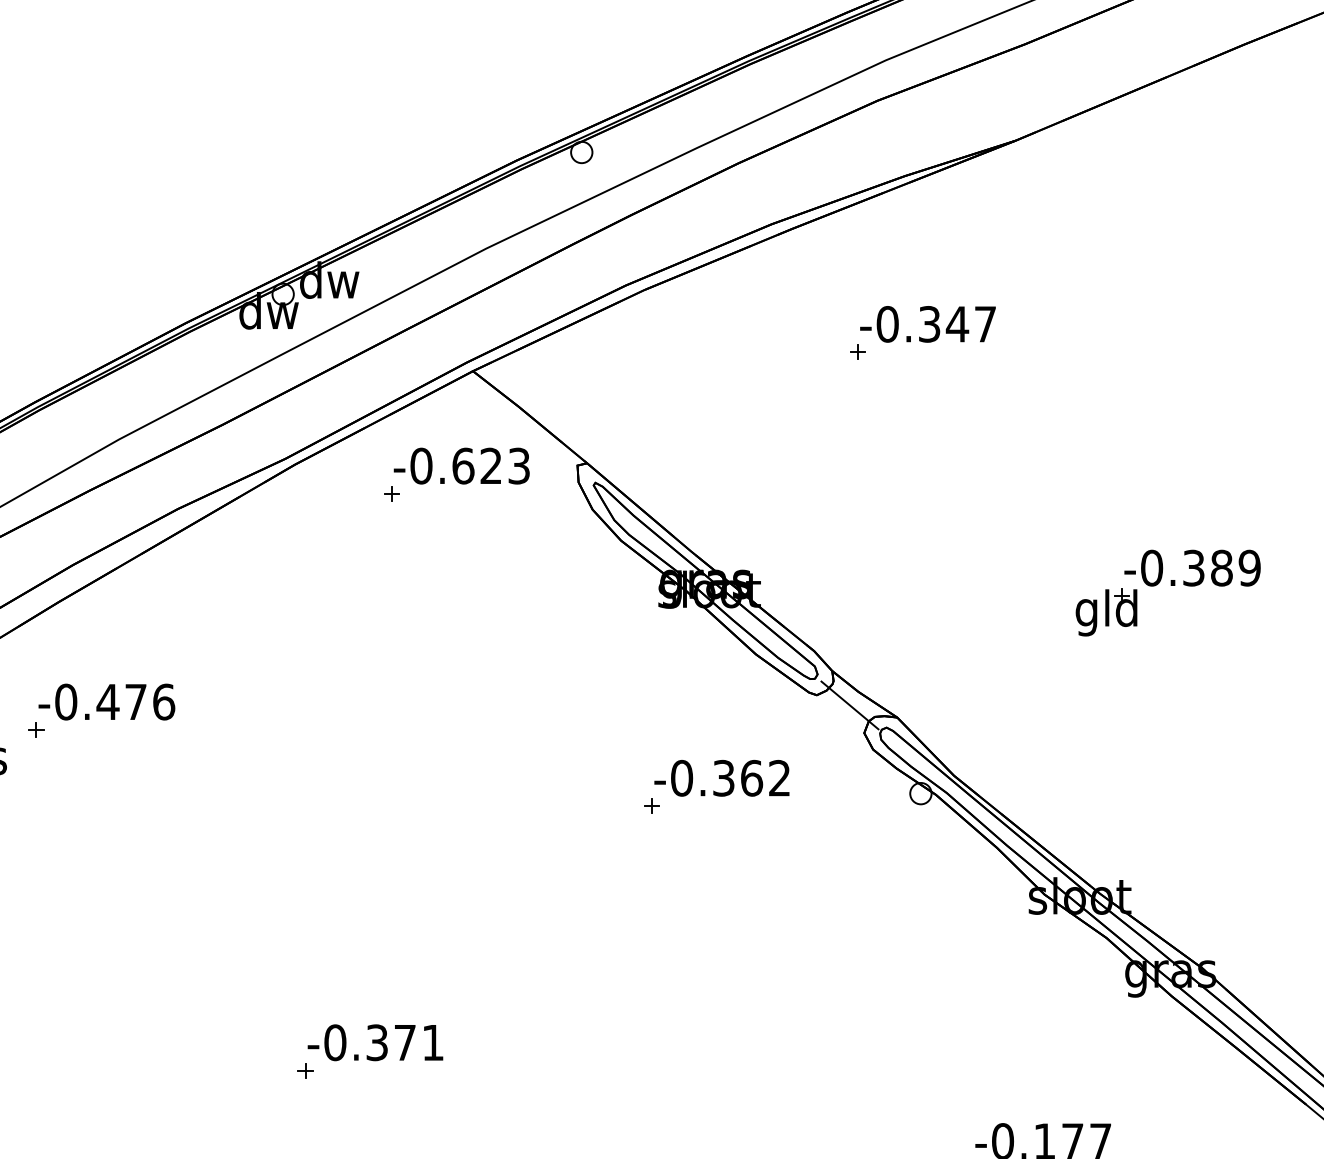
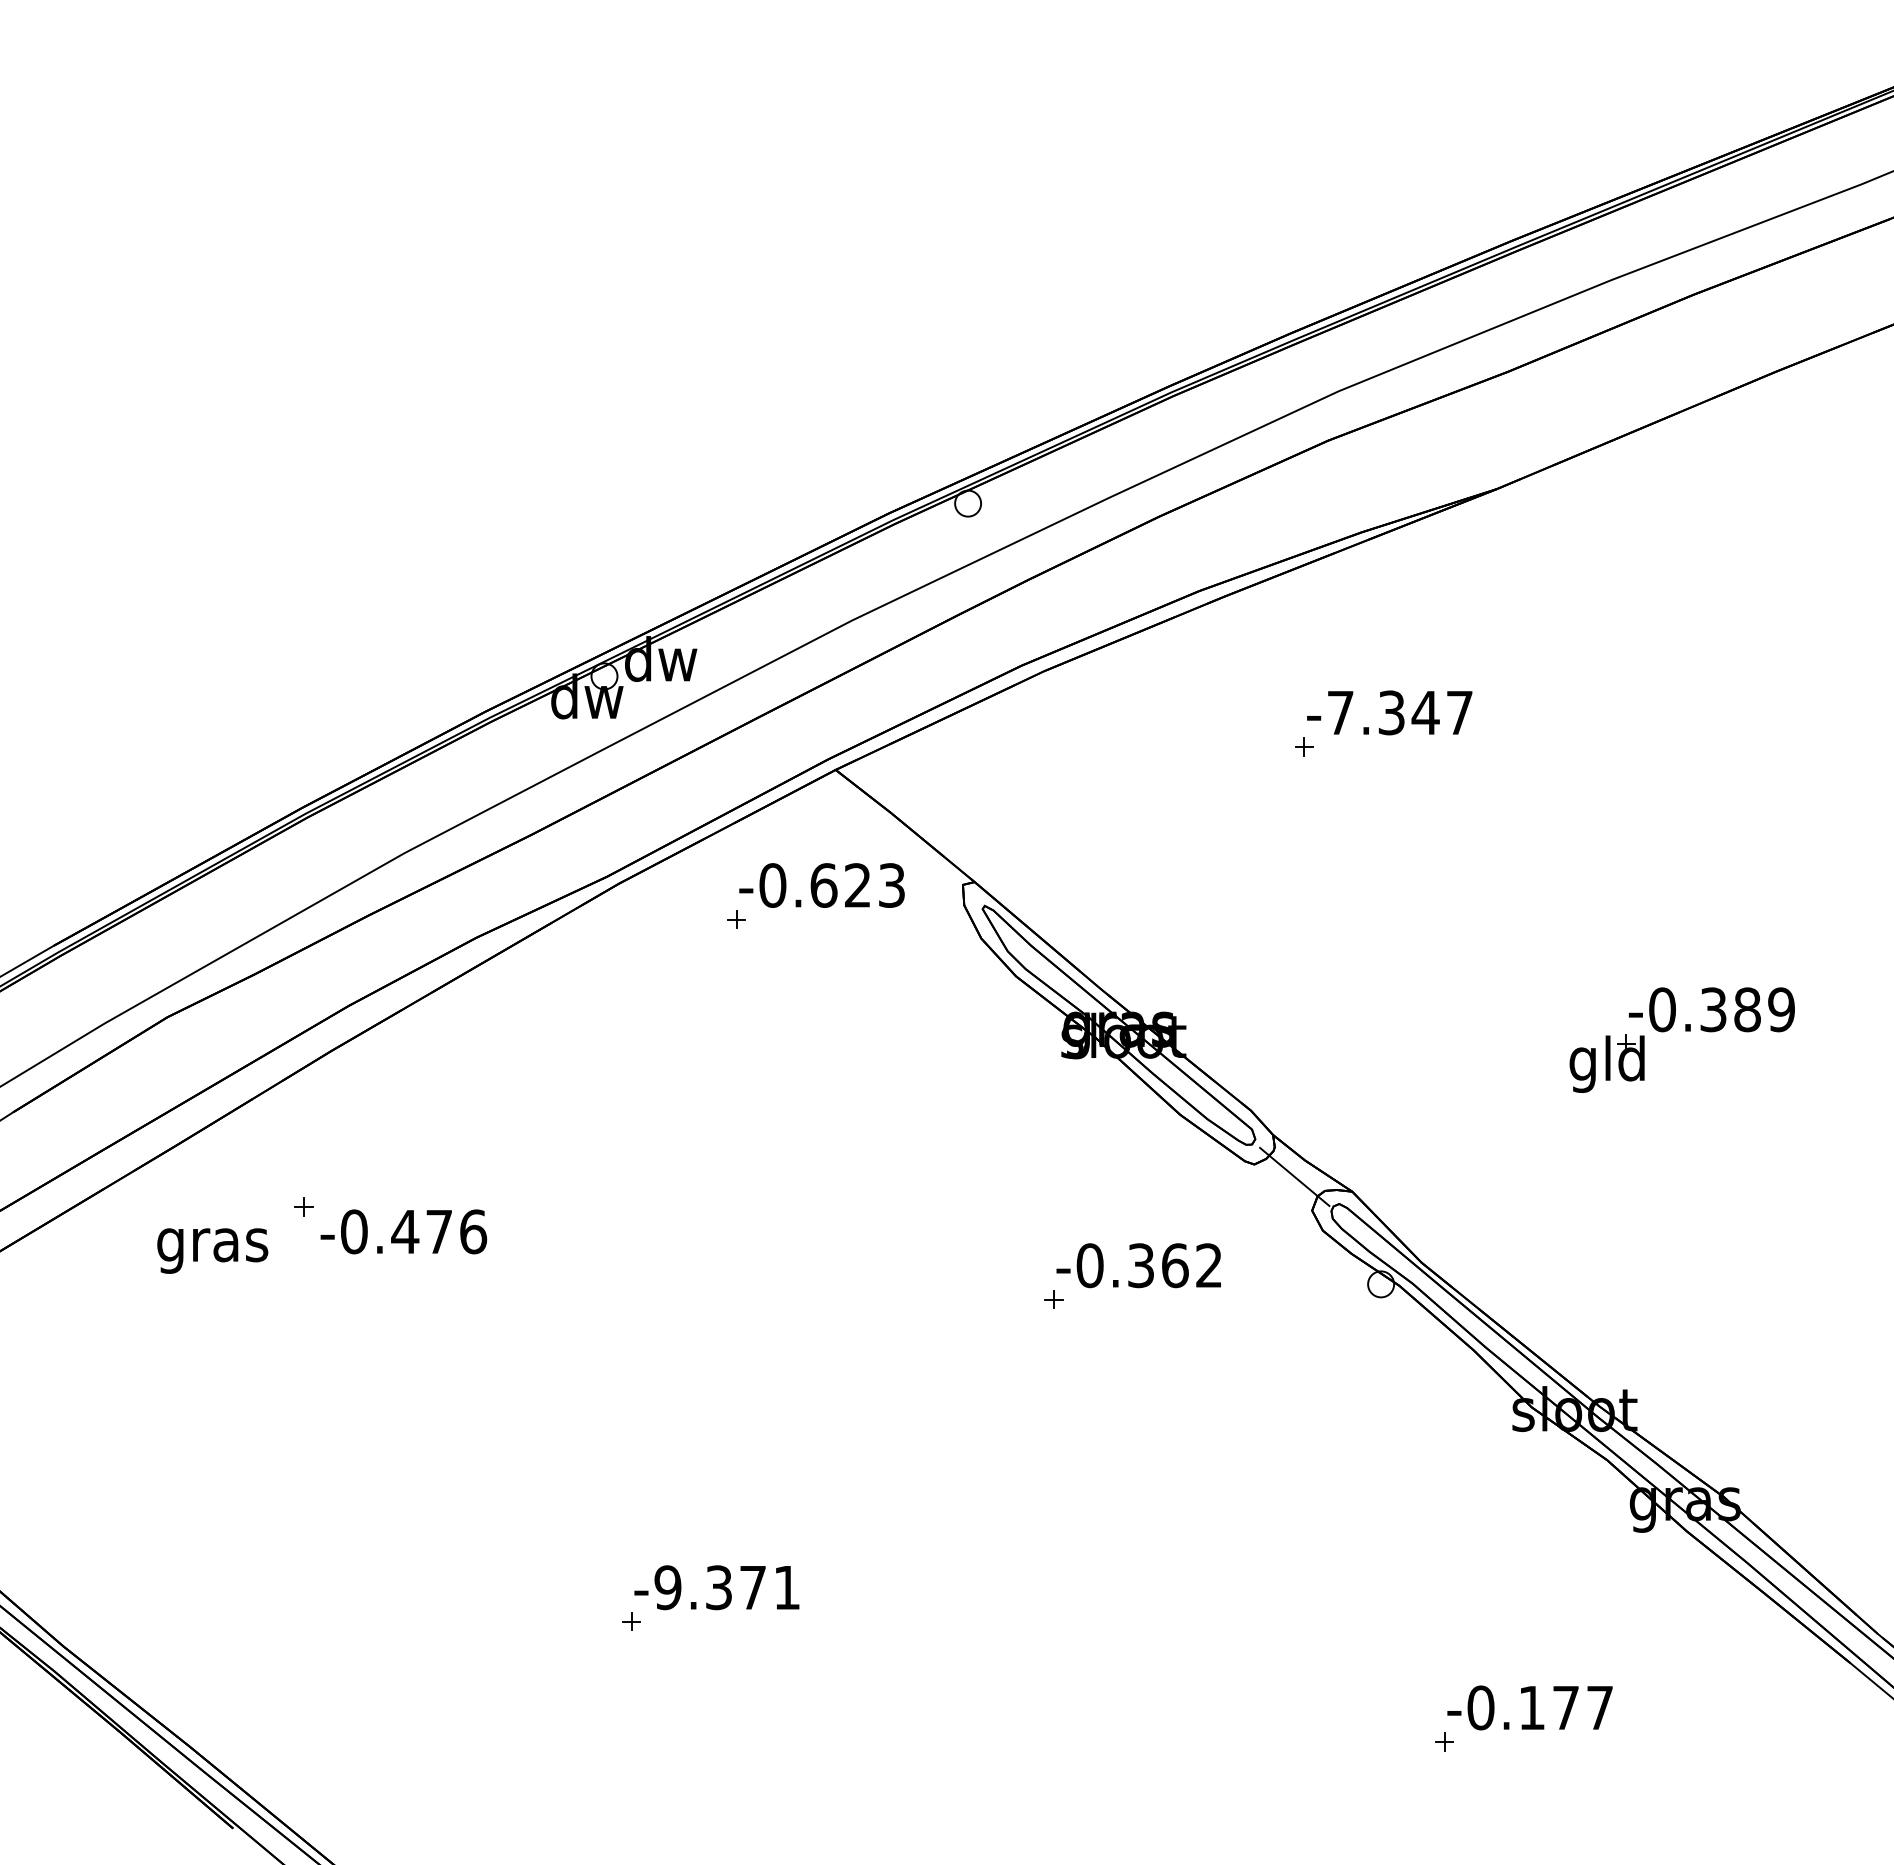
text: (887, 324) -> (1340, 712), -0.347 -> -7.347
text: (106, 701) -> (403, 1231), moved
text: (334, 1042) -> (667, 1587), -0.371 -> -9.371

